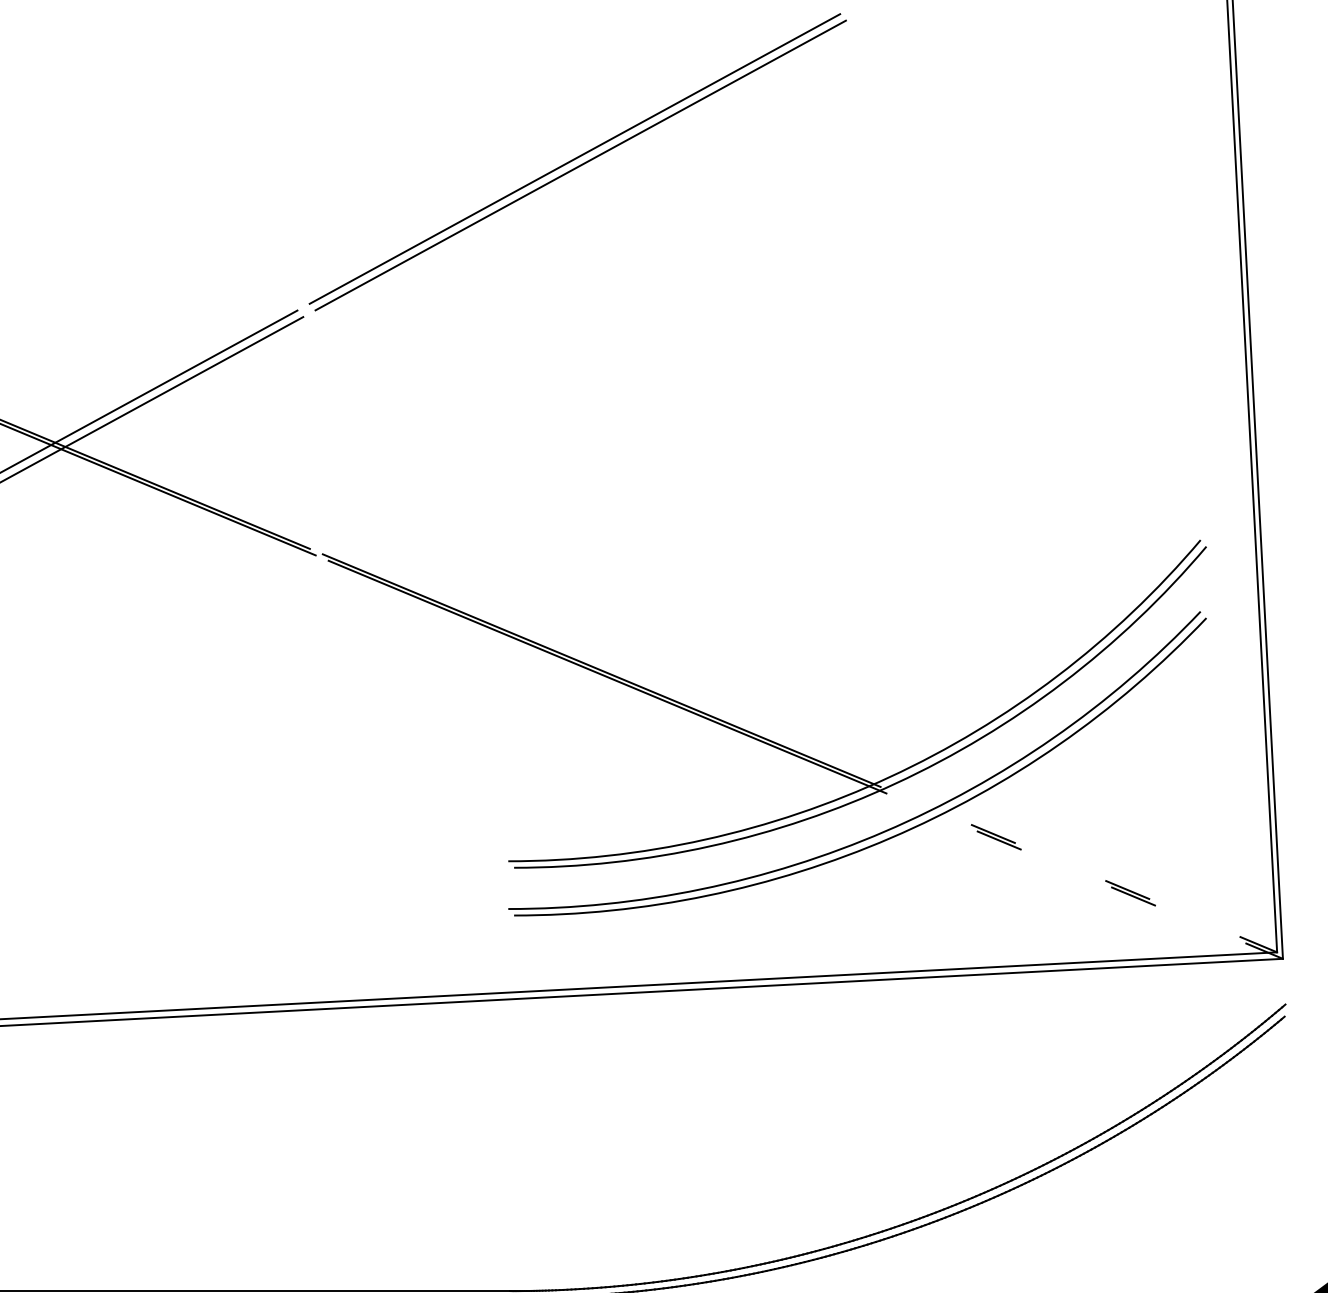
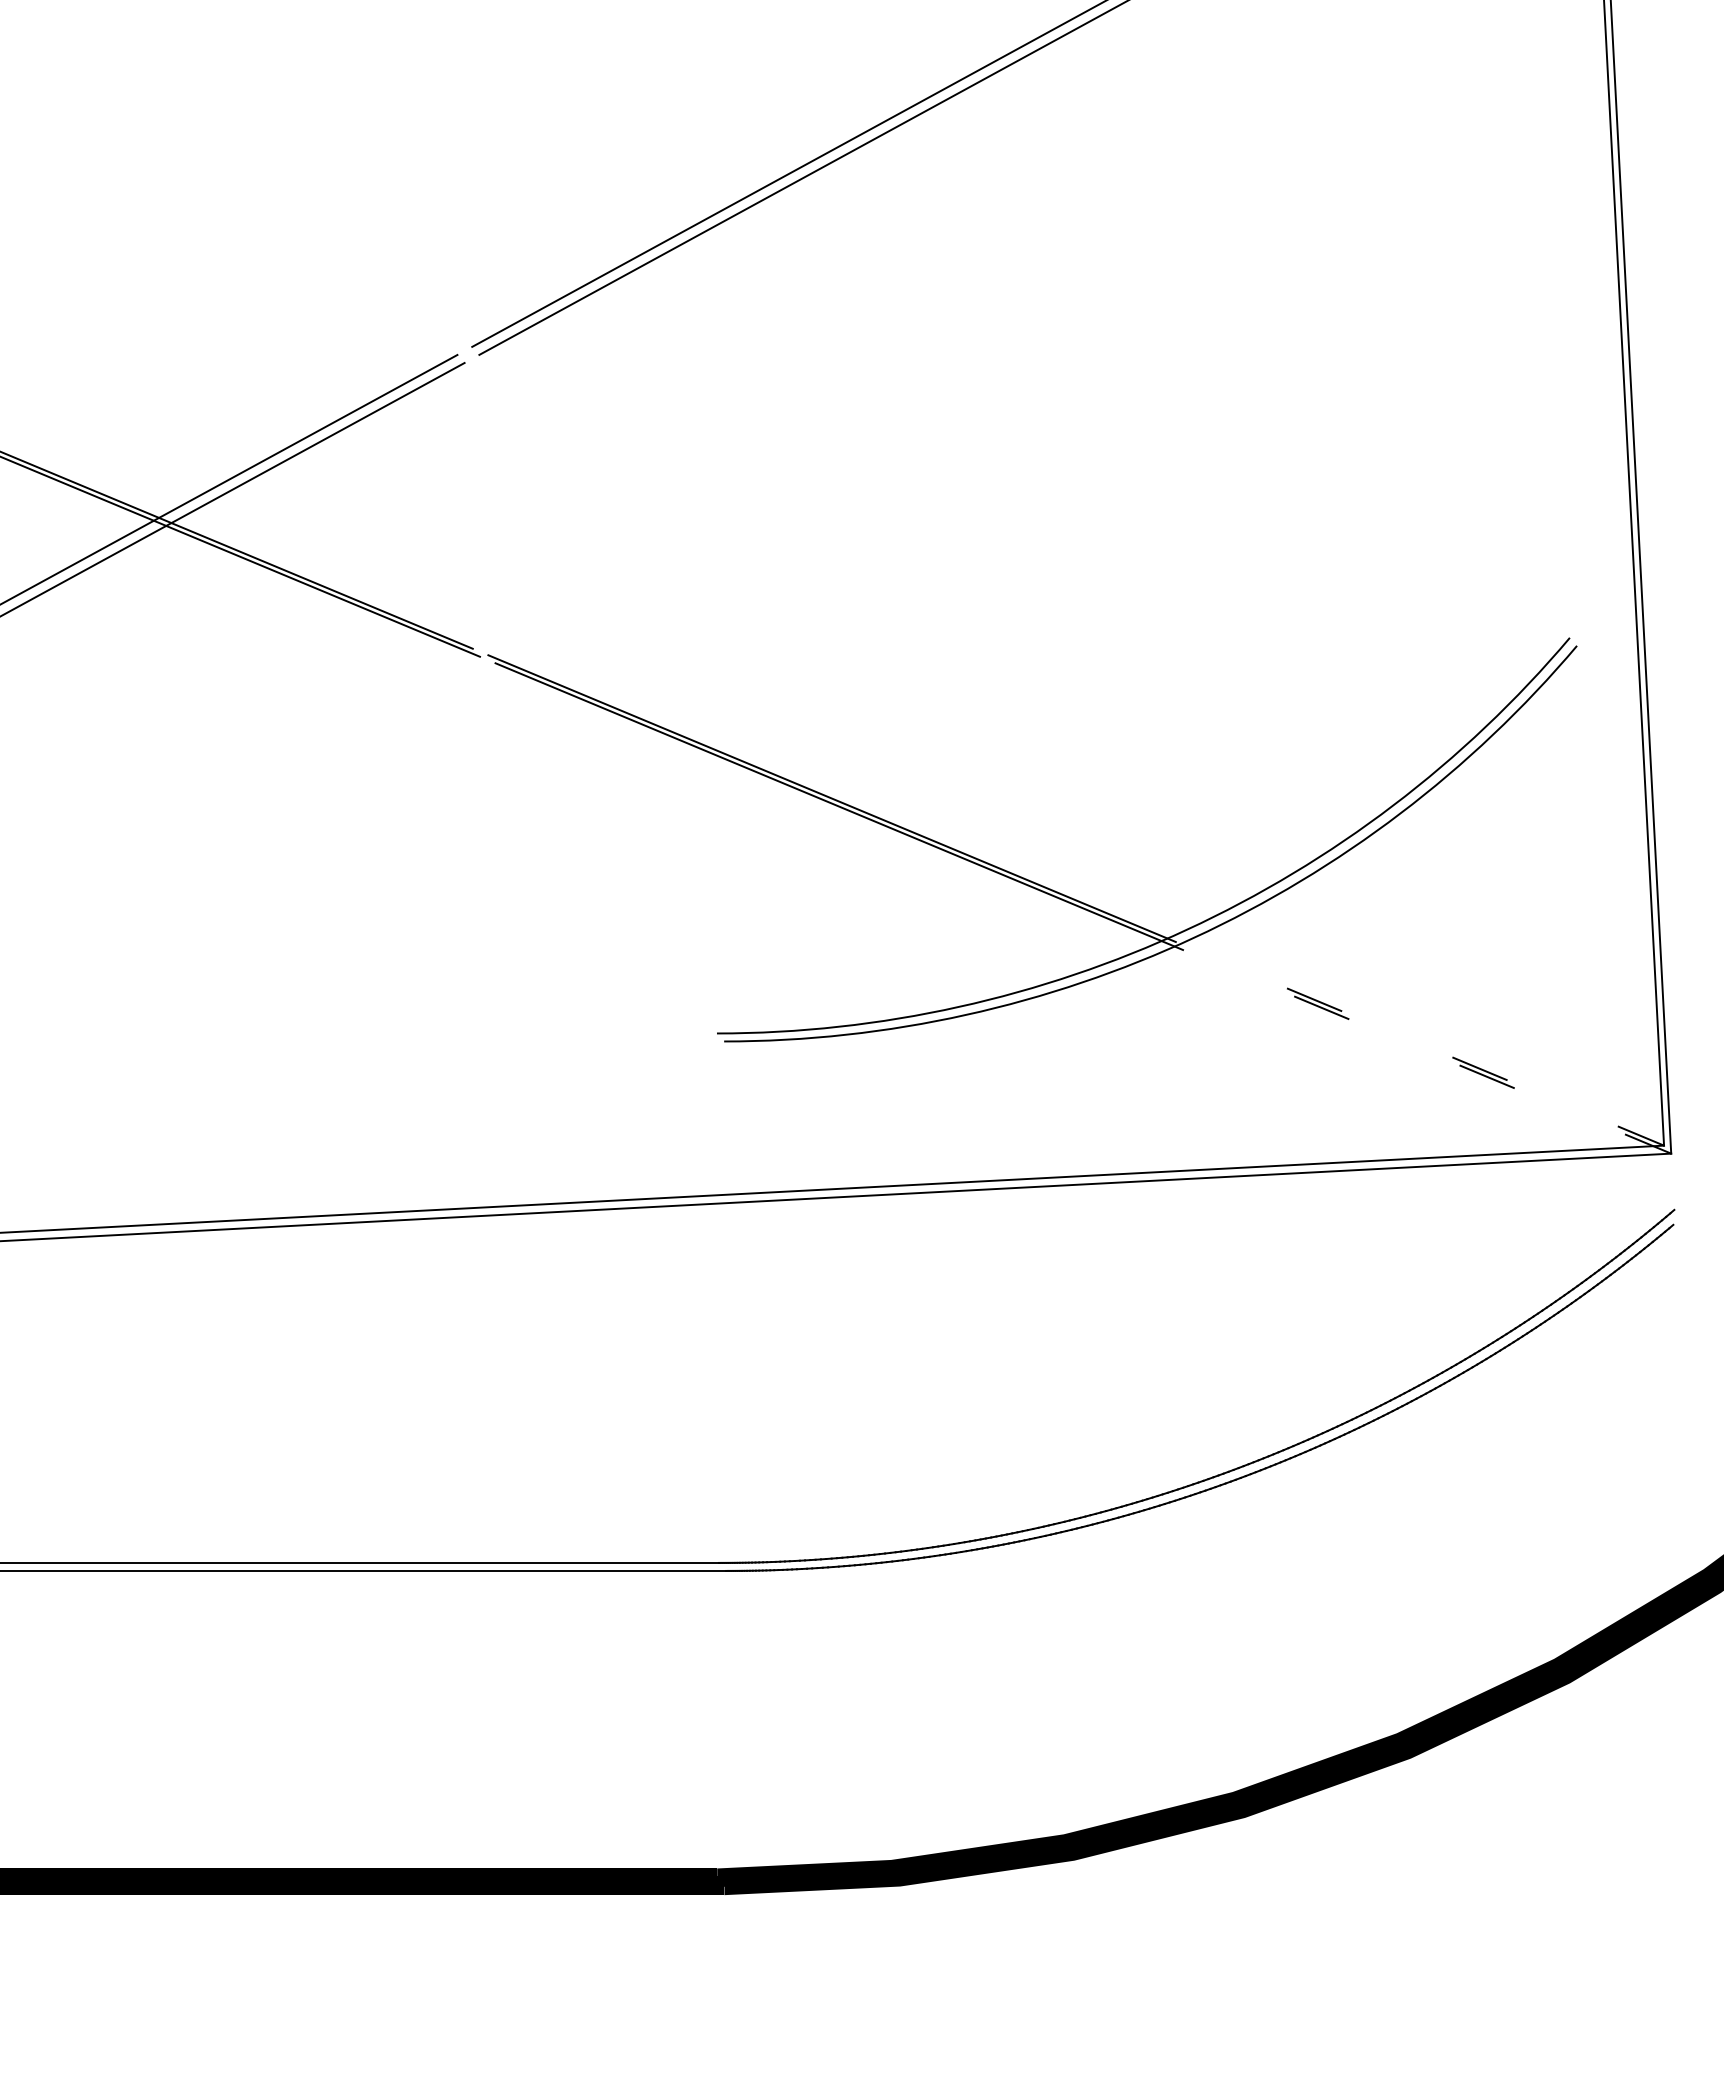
part: (888, 828) -> (1185, 993), removed

